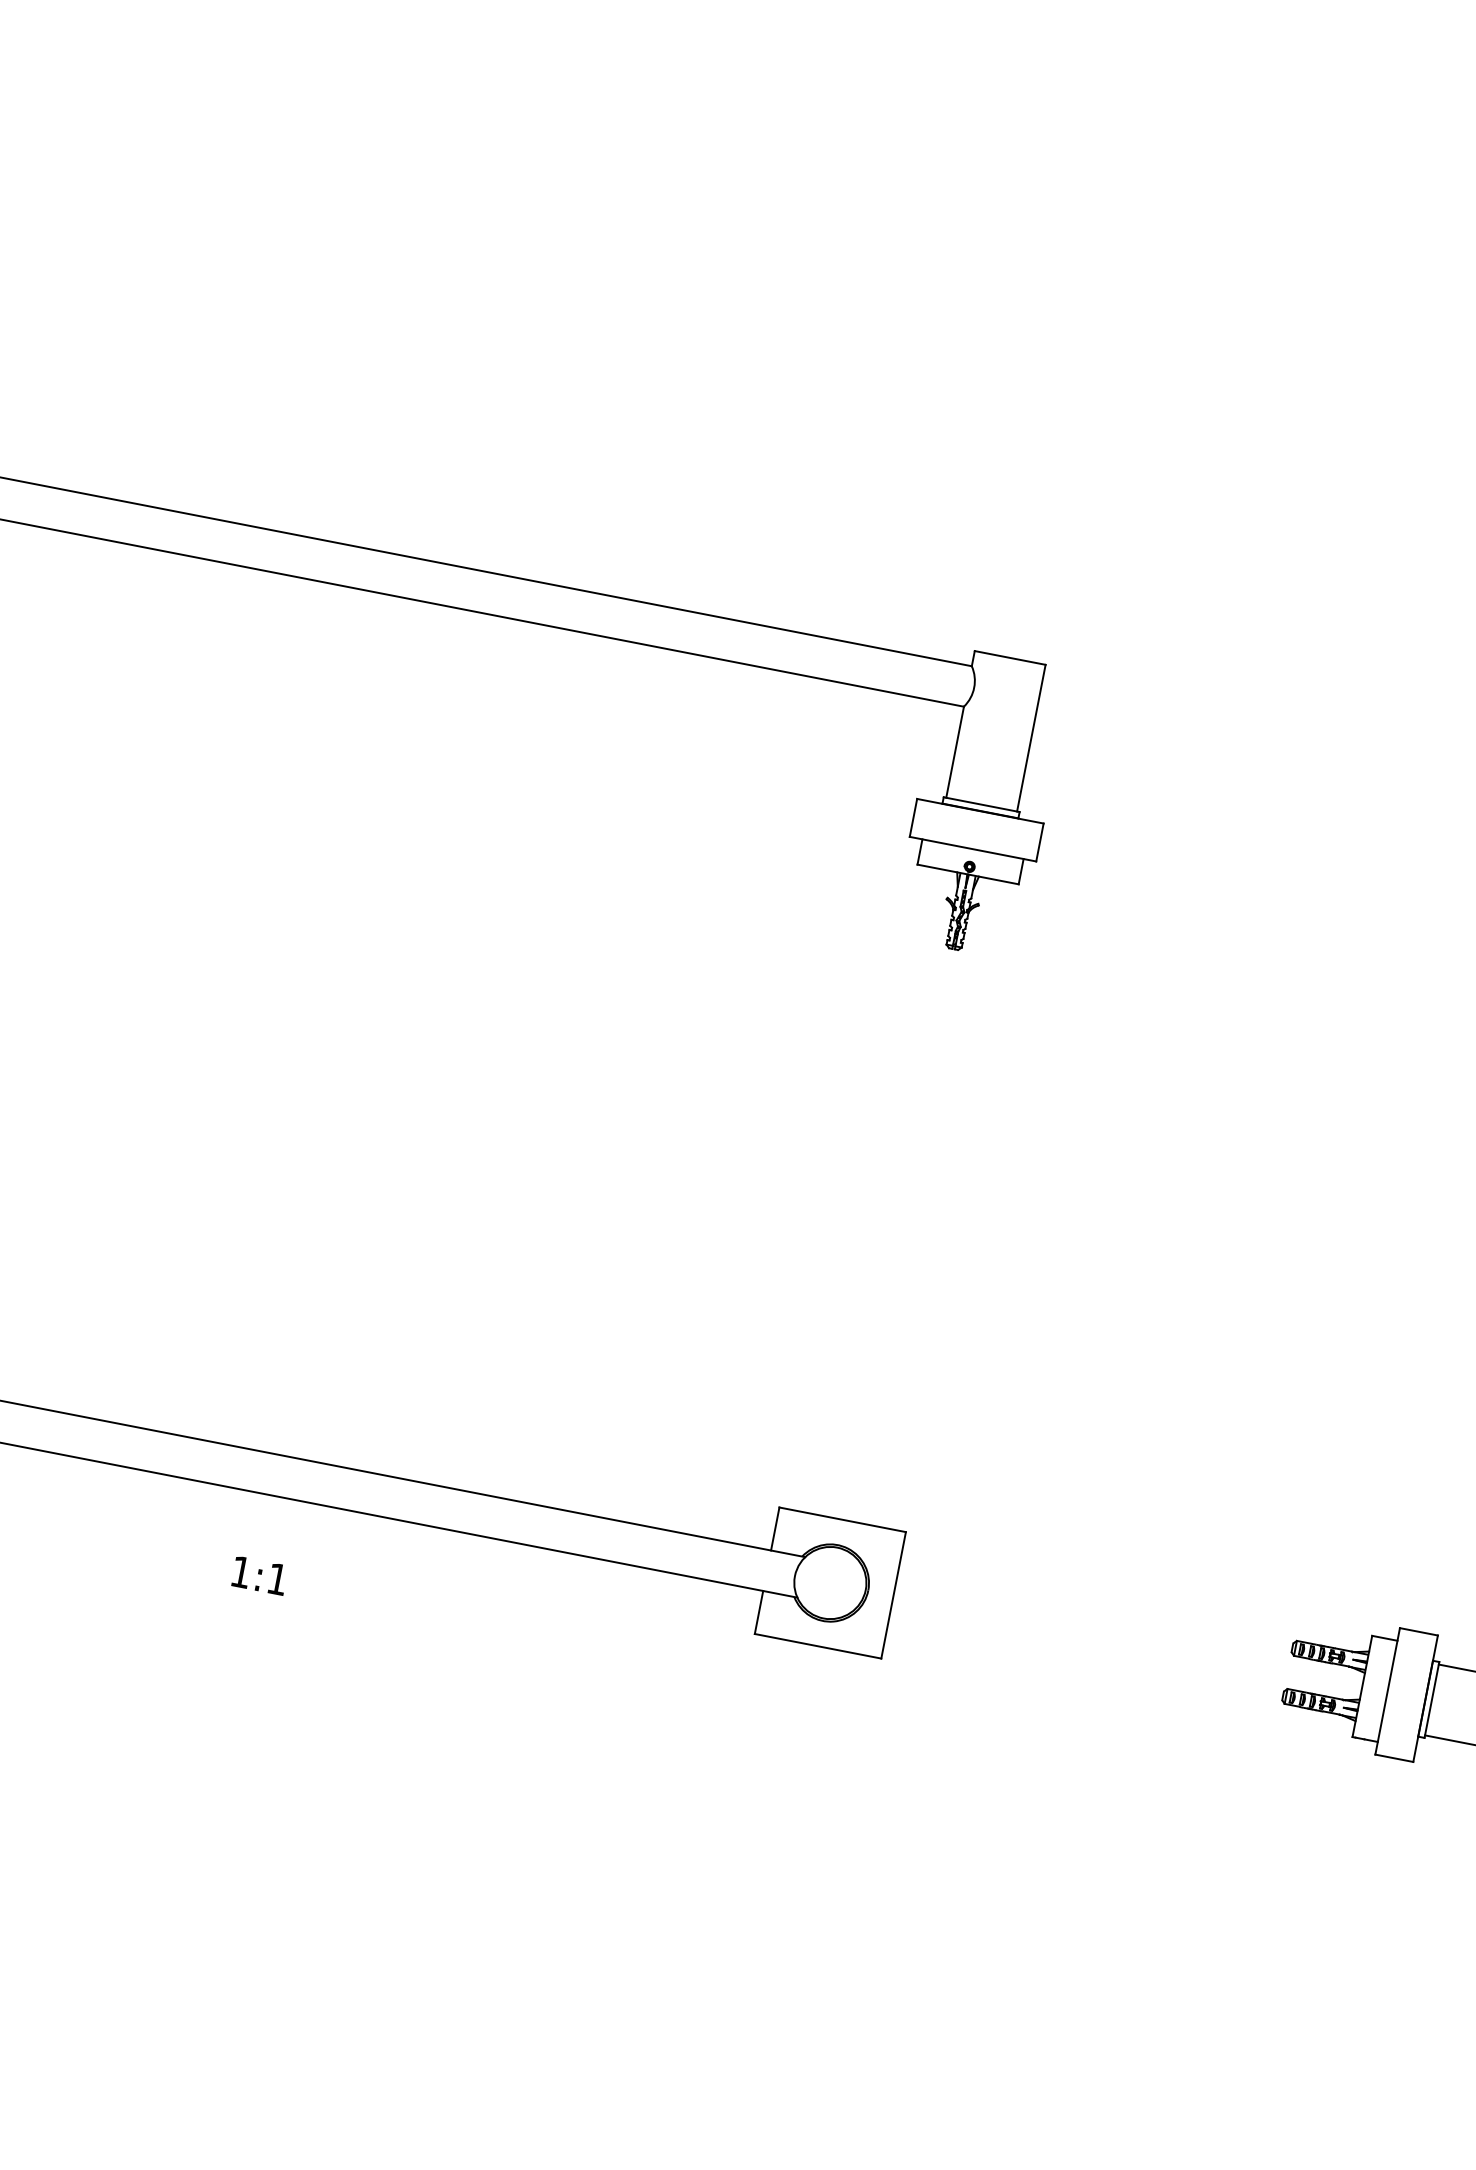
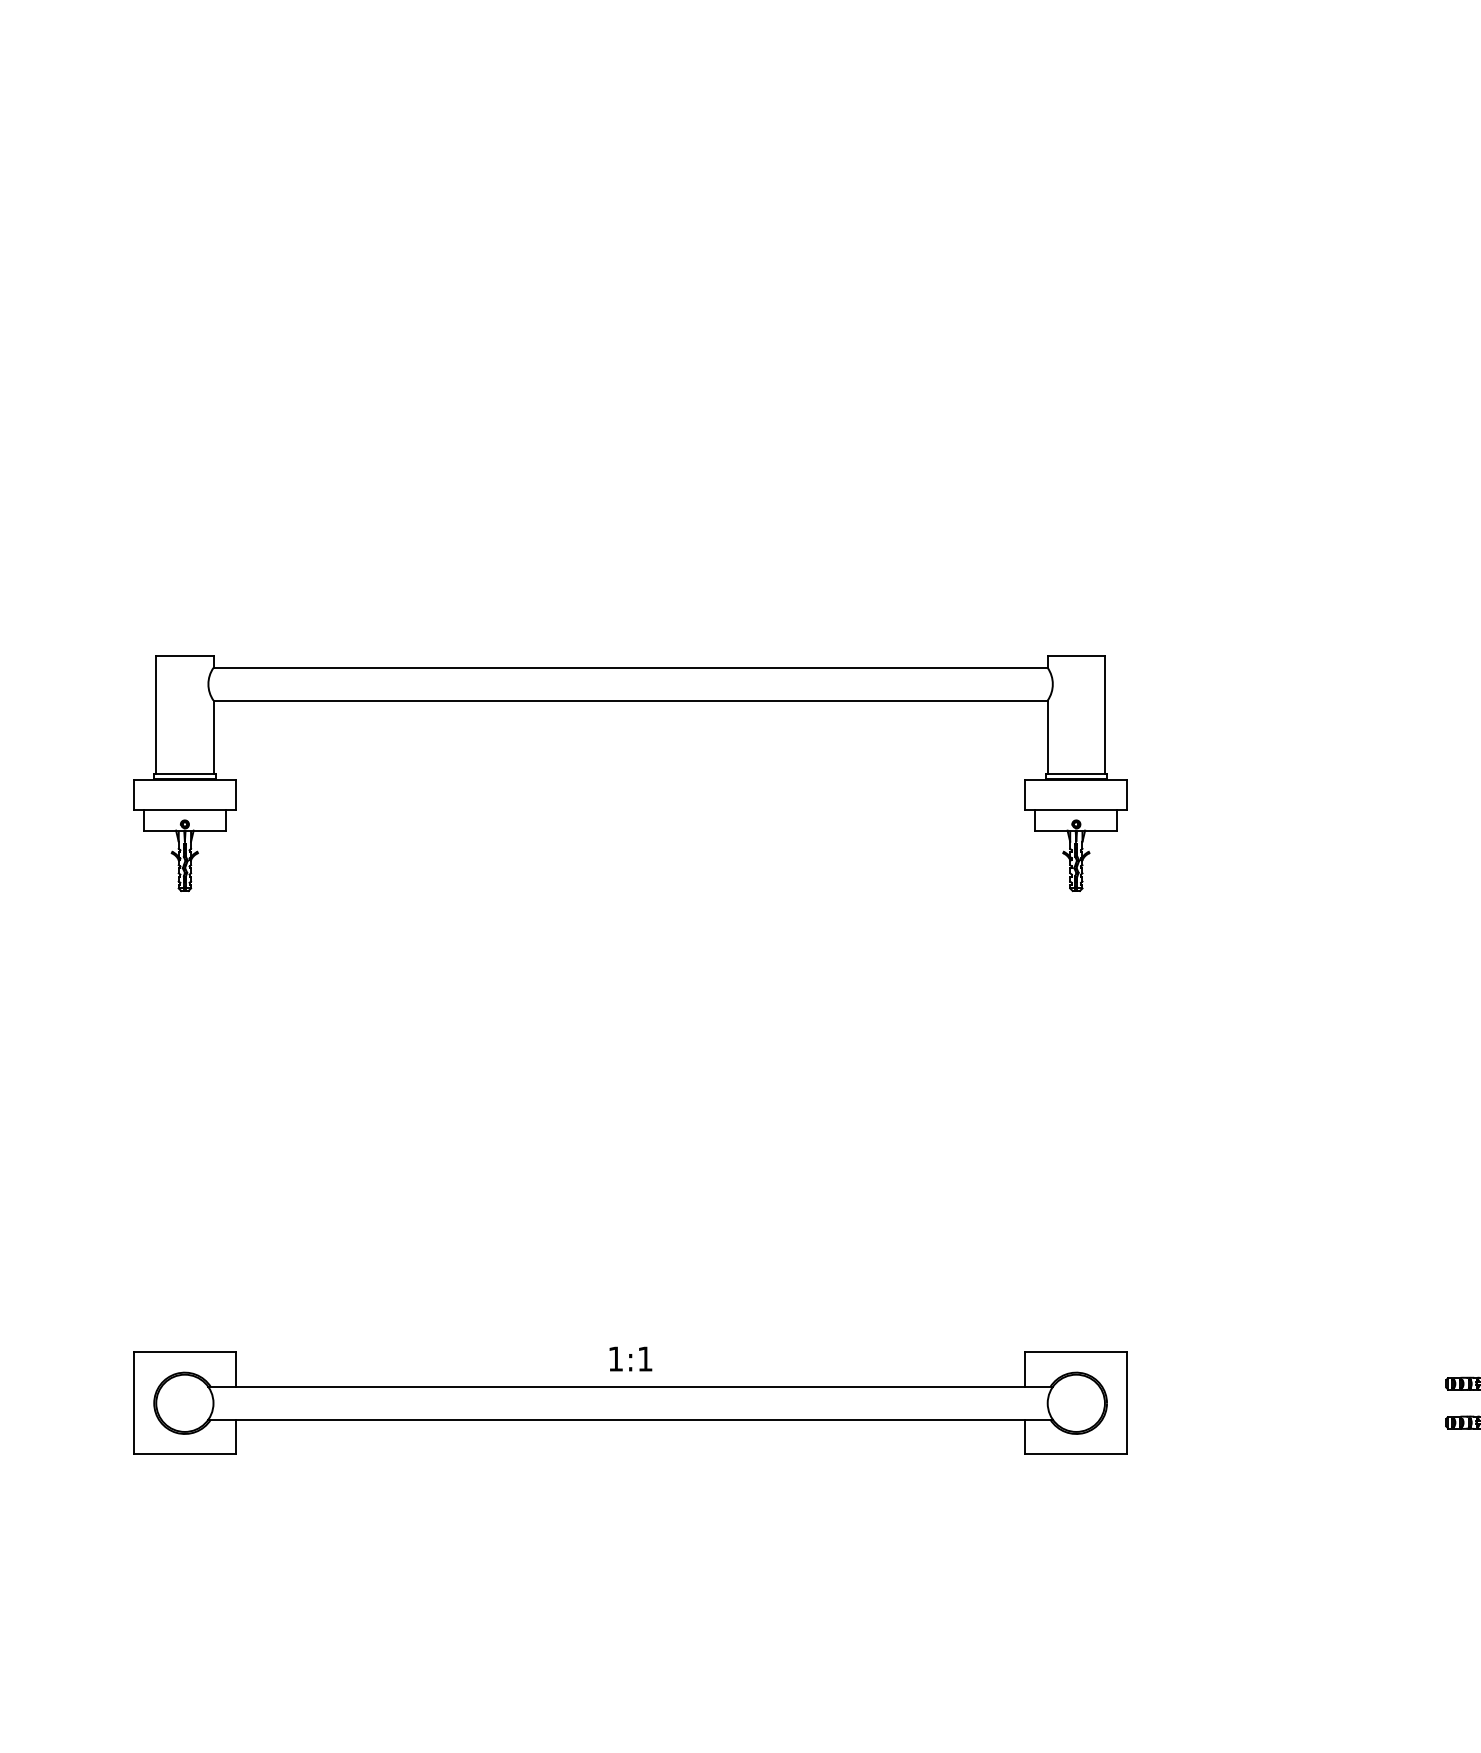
text: (259, 1575) -> (630, 1358), moved

